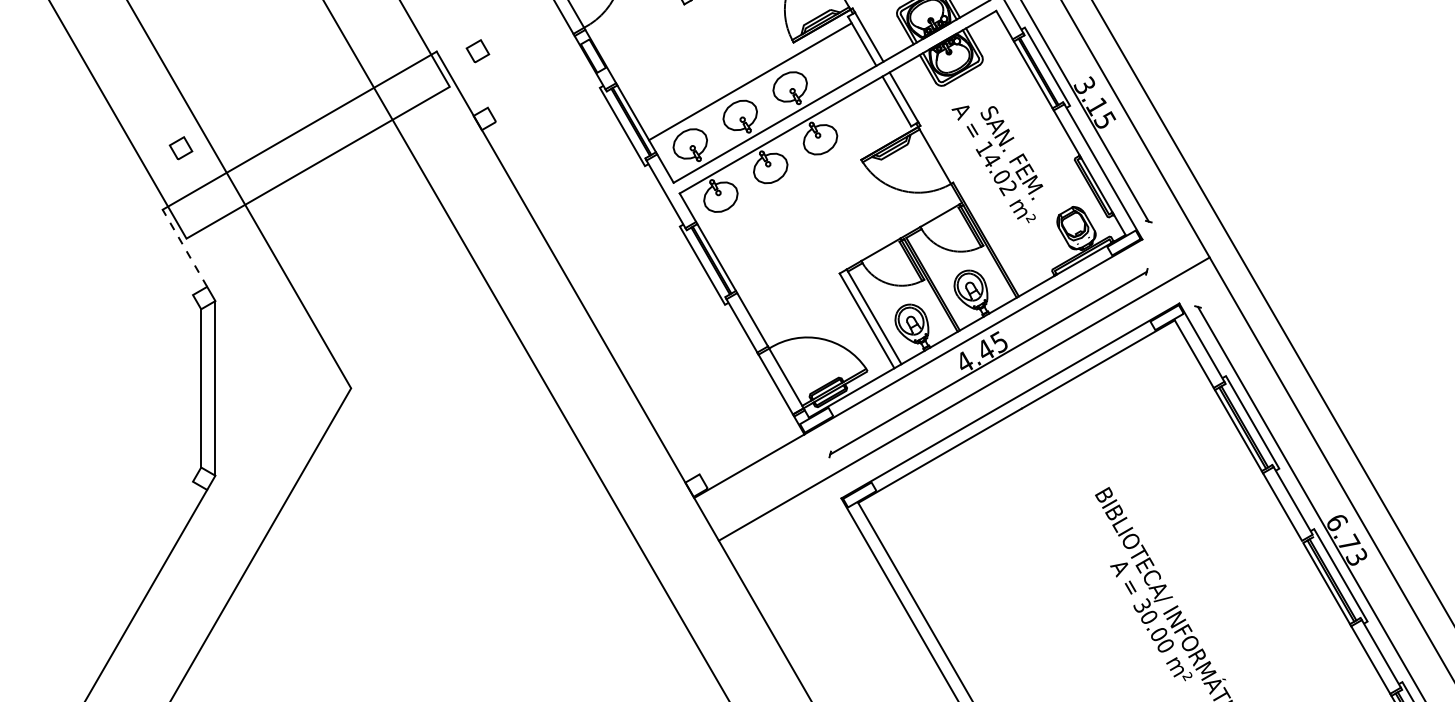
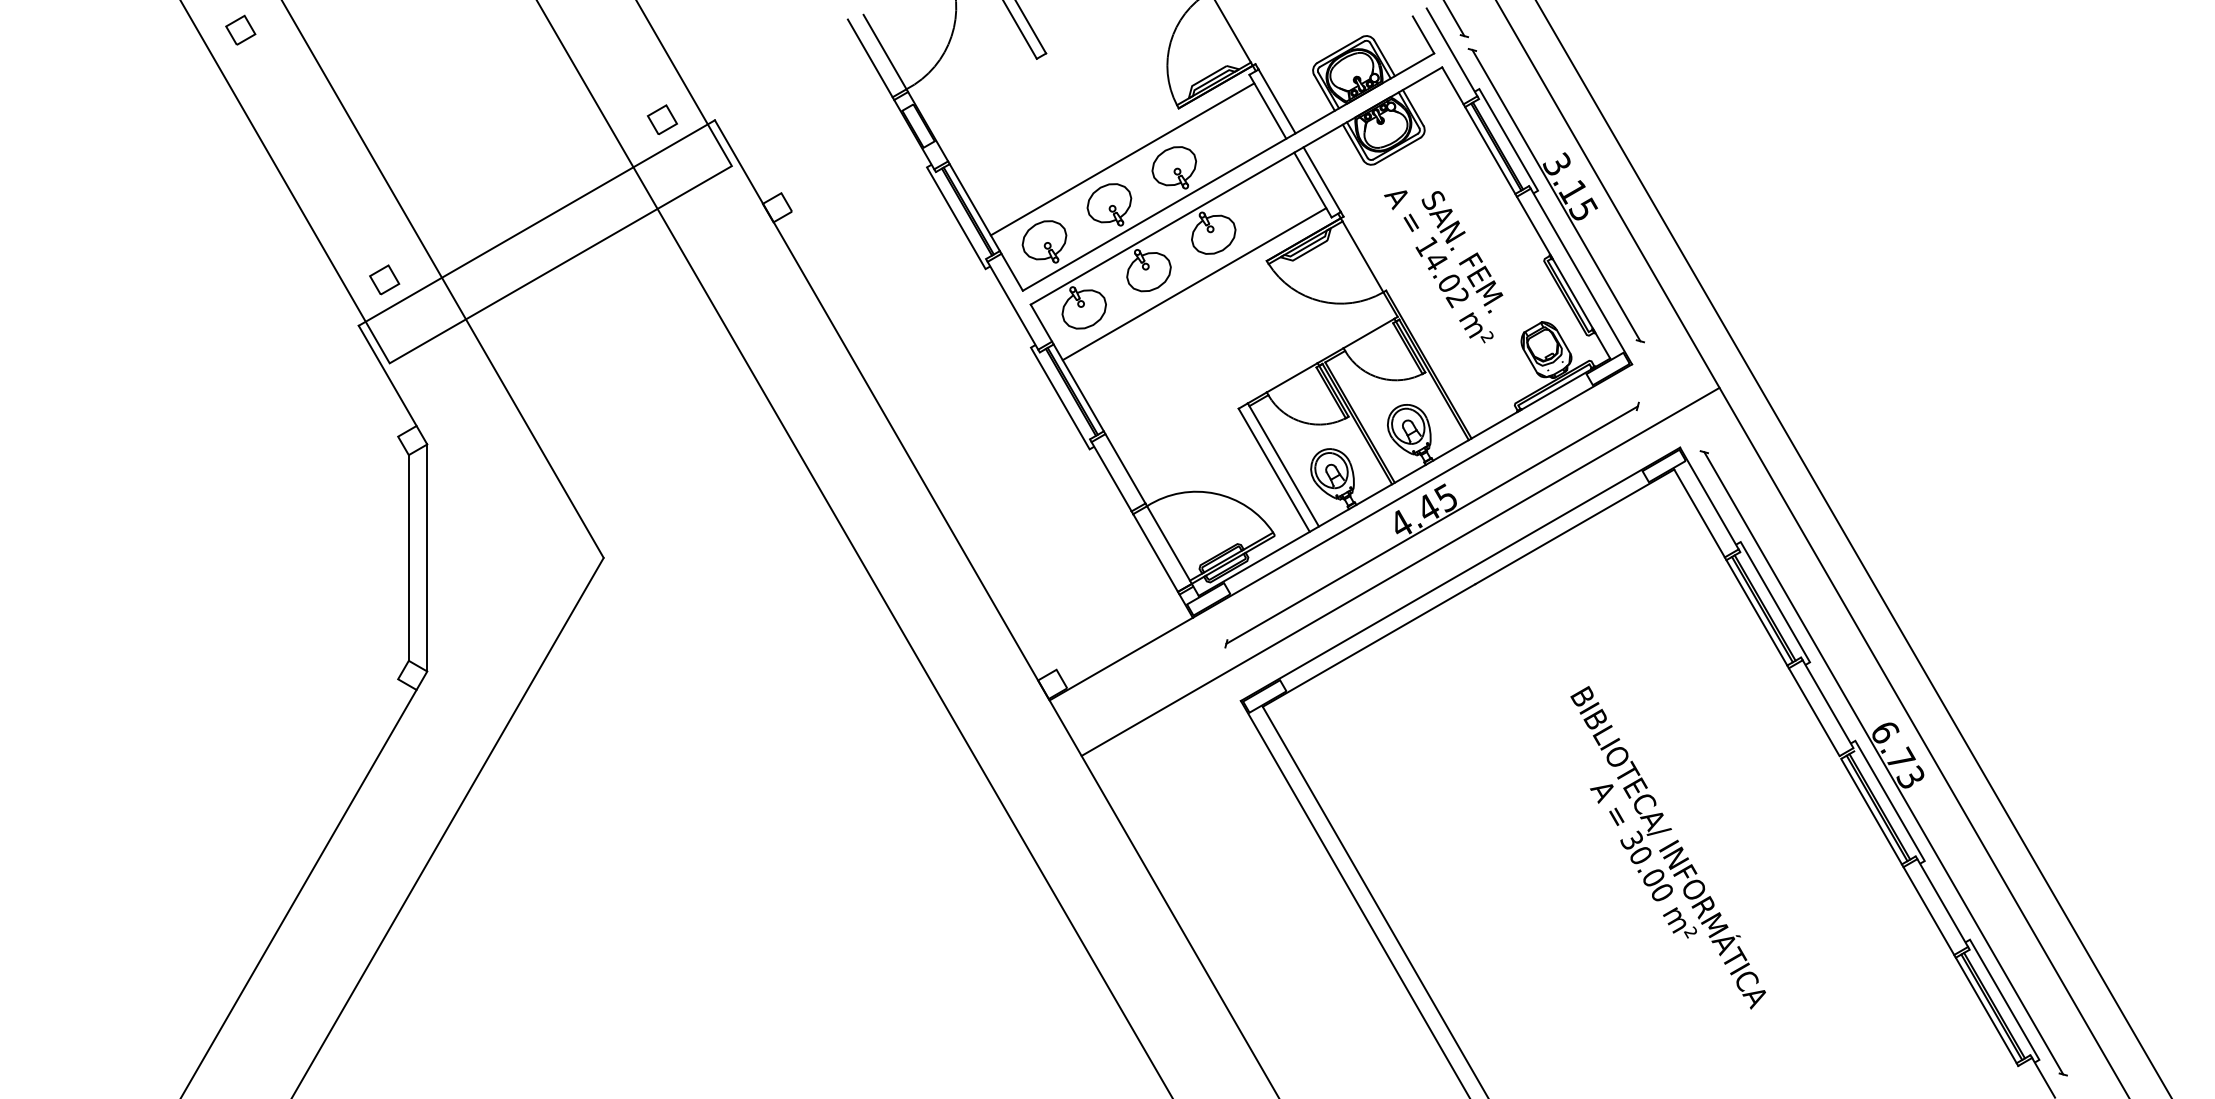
part: (477, 51) -> (661, 119), moved
part: (180, 147) -> (384, 279), moved
line: (805, 177) -> (1194, 284), added
line: (184, 248) -> (387, 375), dashed -> solid

